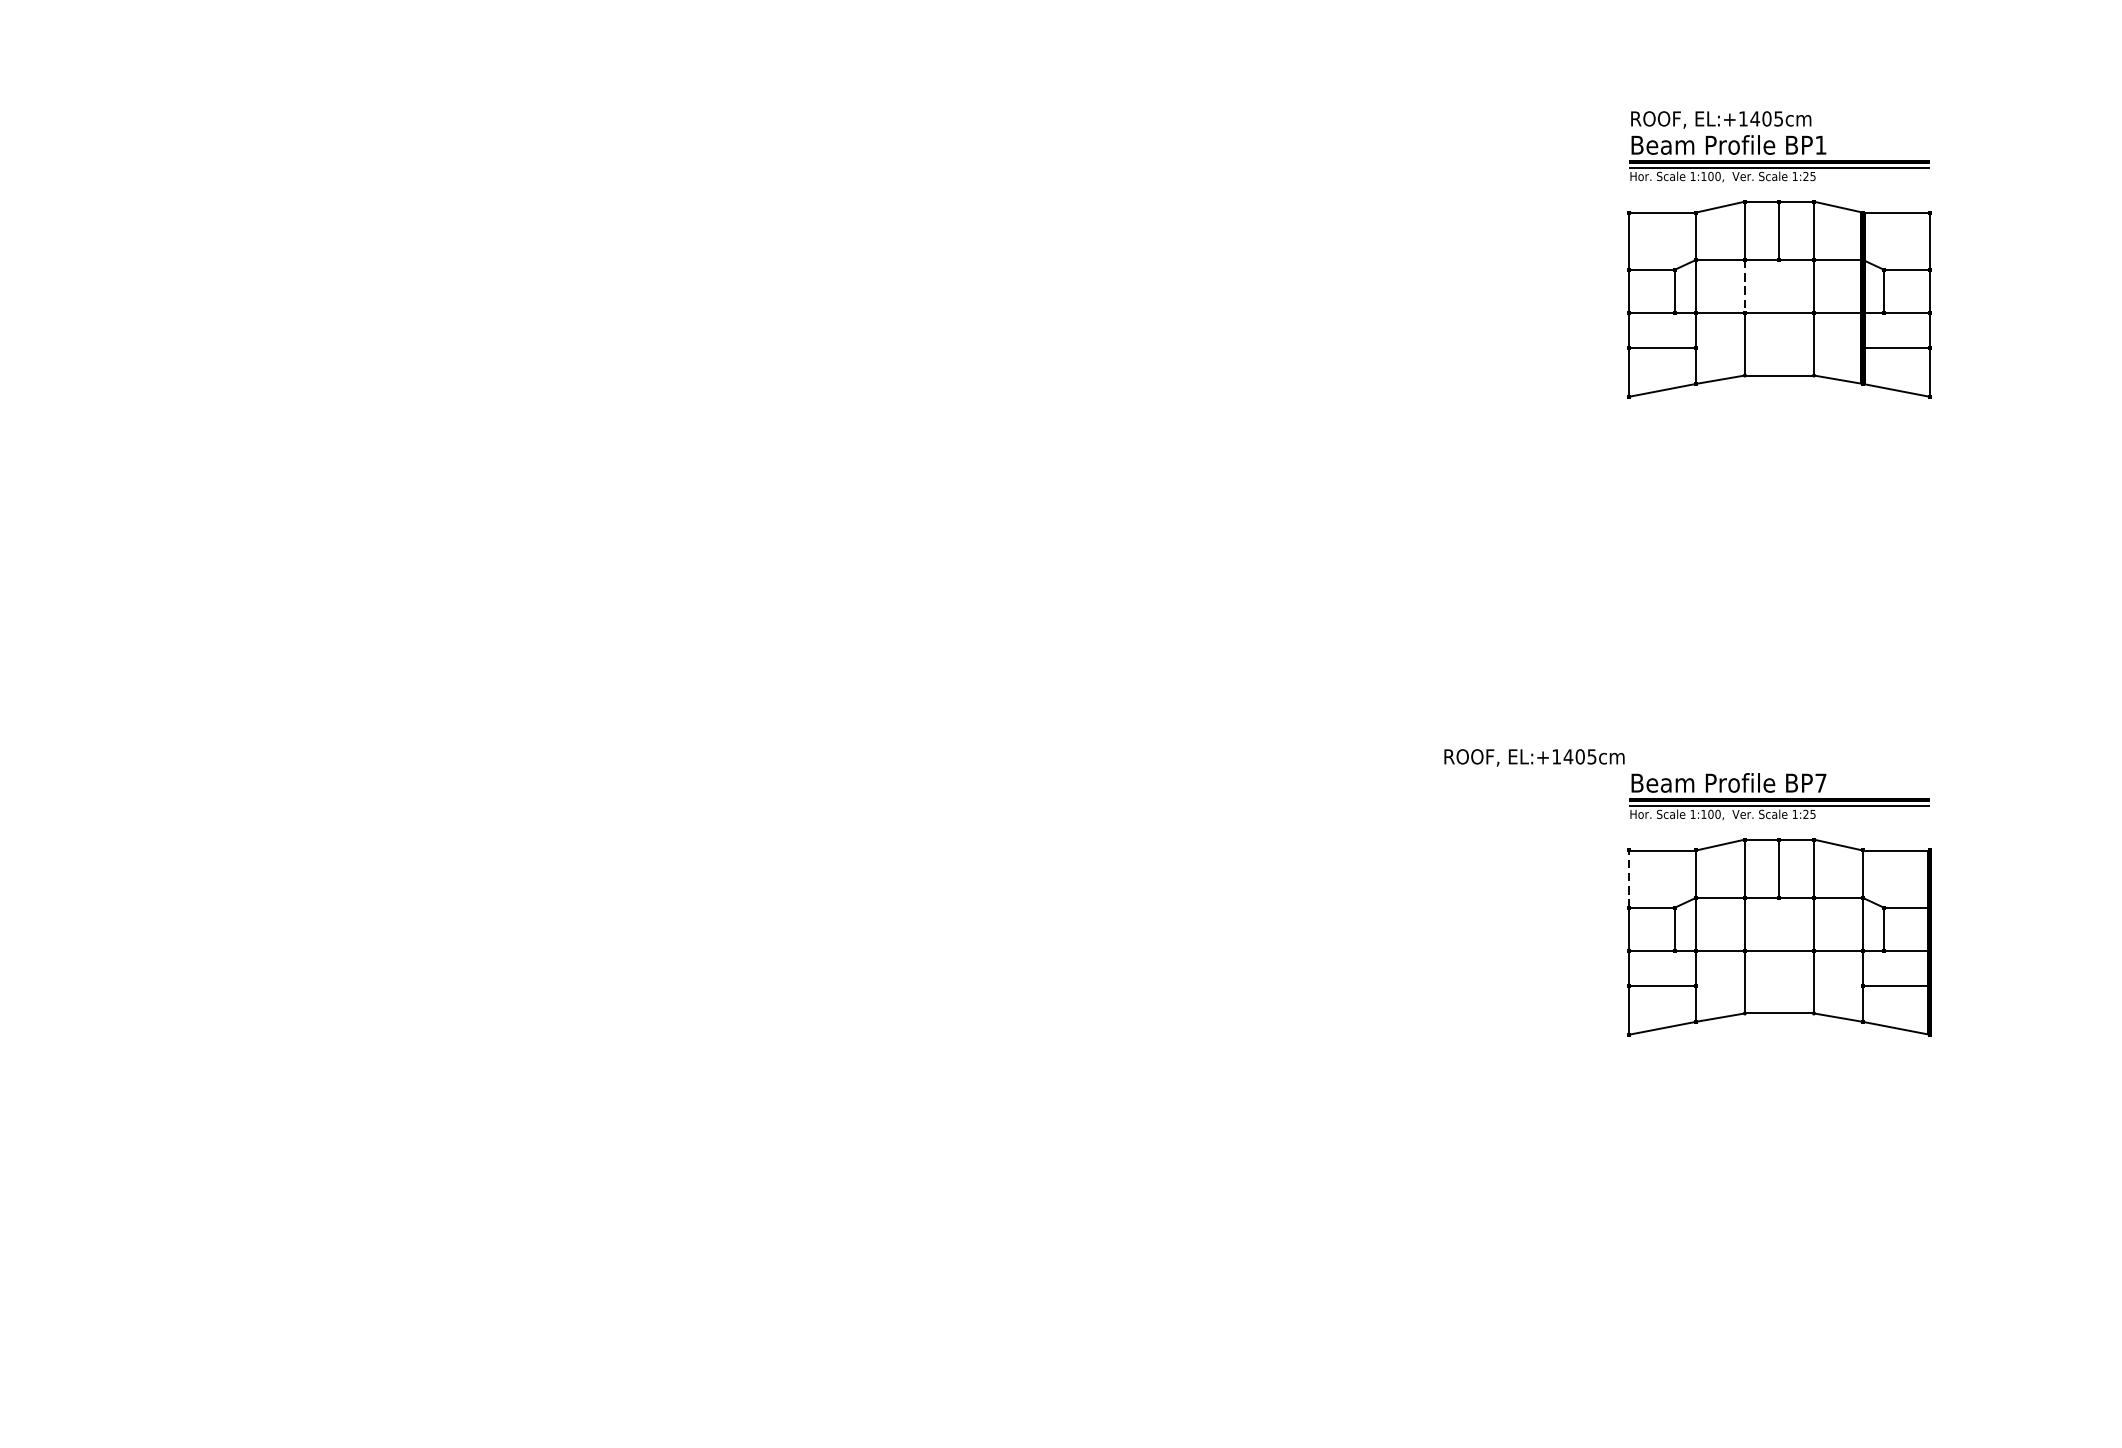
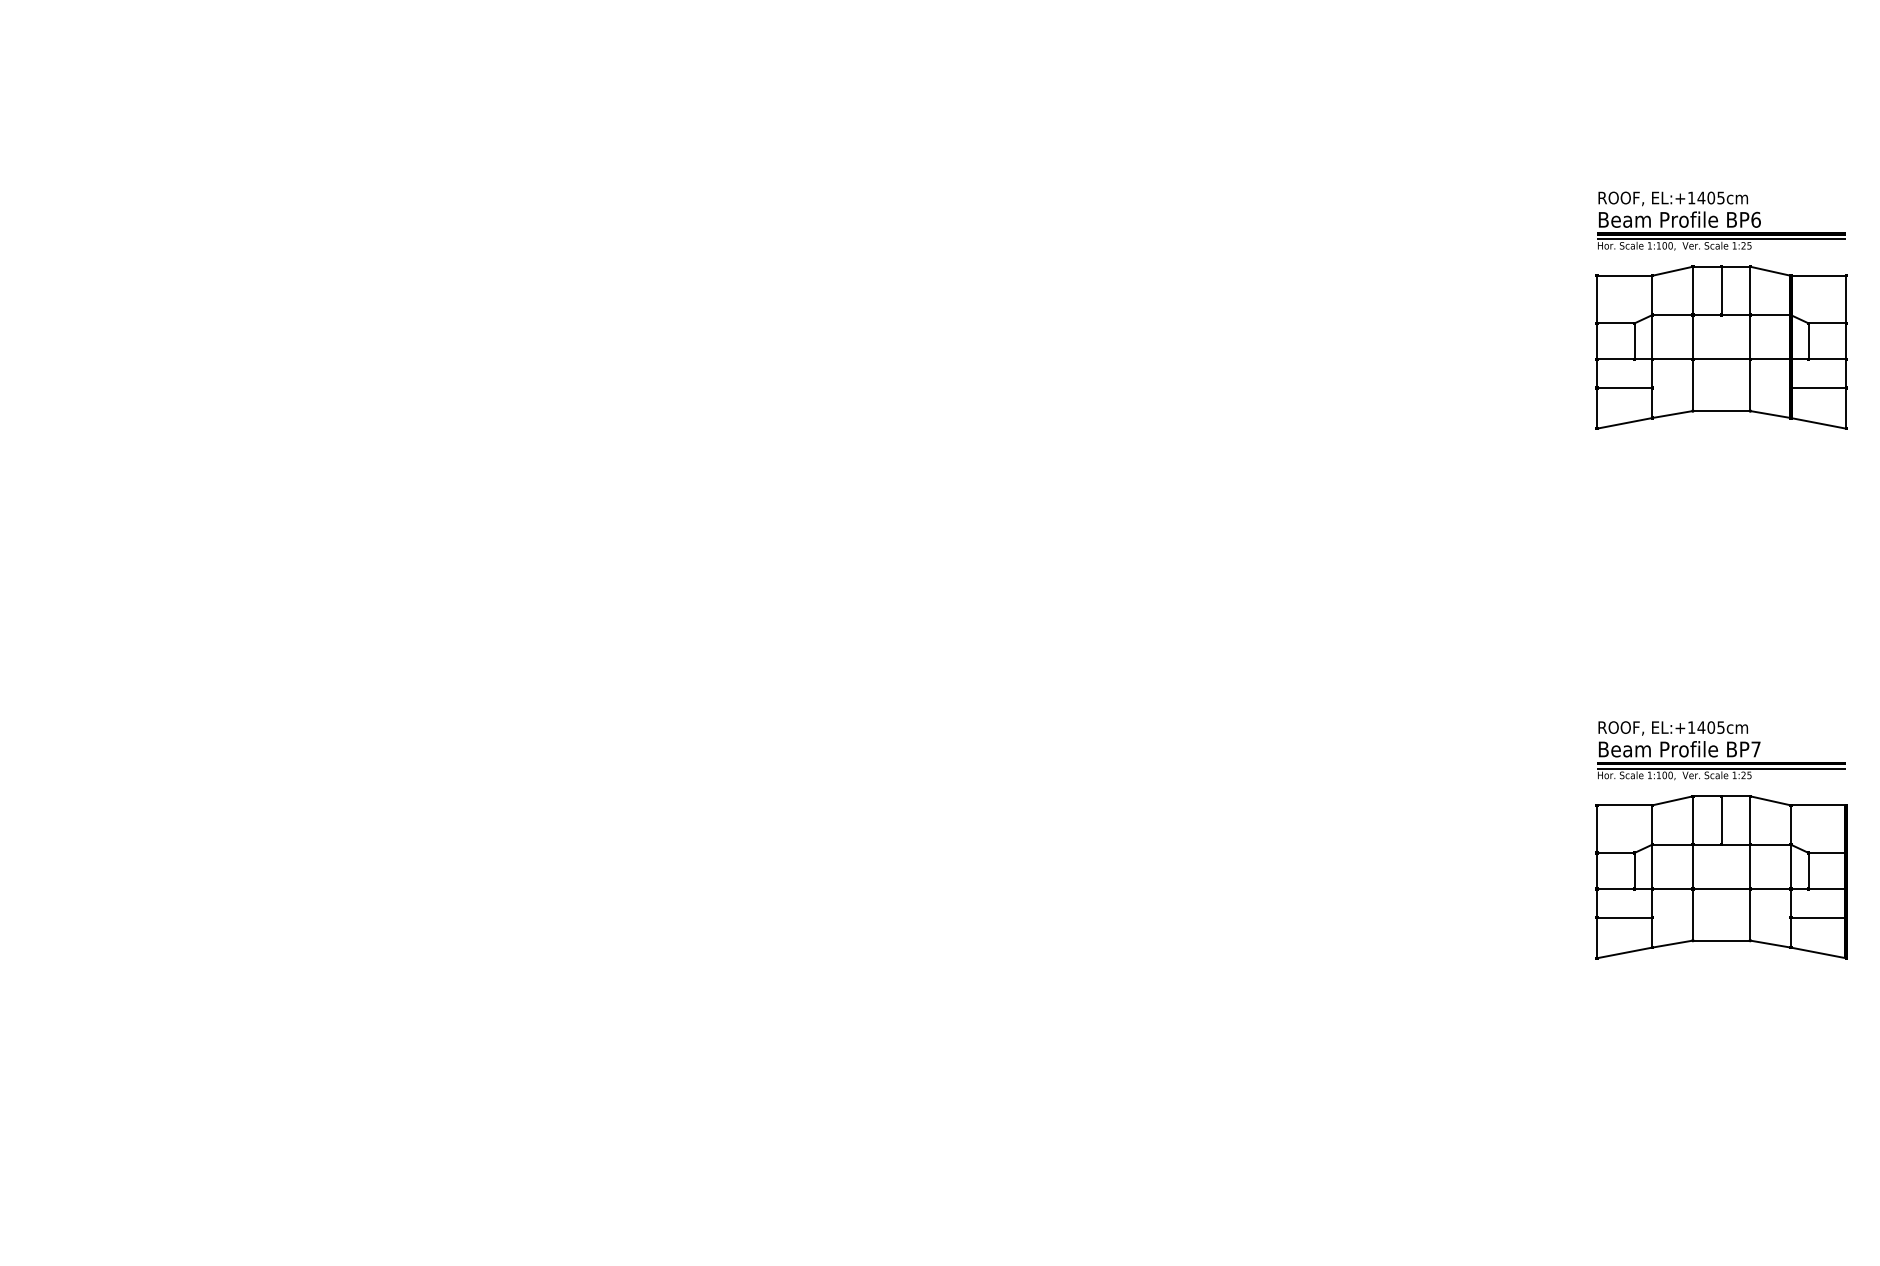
text: (1820, 144) -> (1755, 219), BP1 -> BP6
line: (1744, 286) -> (1692, 337), dashed -> solid
text: (1533, 757) -> (1672, 728), moved
line: (1628, 879) -> (1596, 829), dashed -> solid

